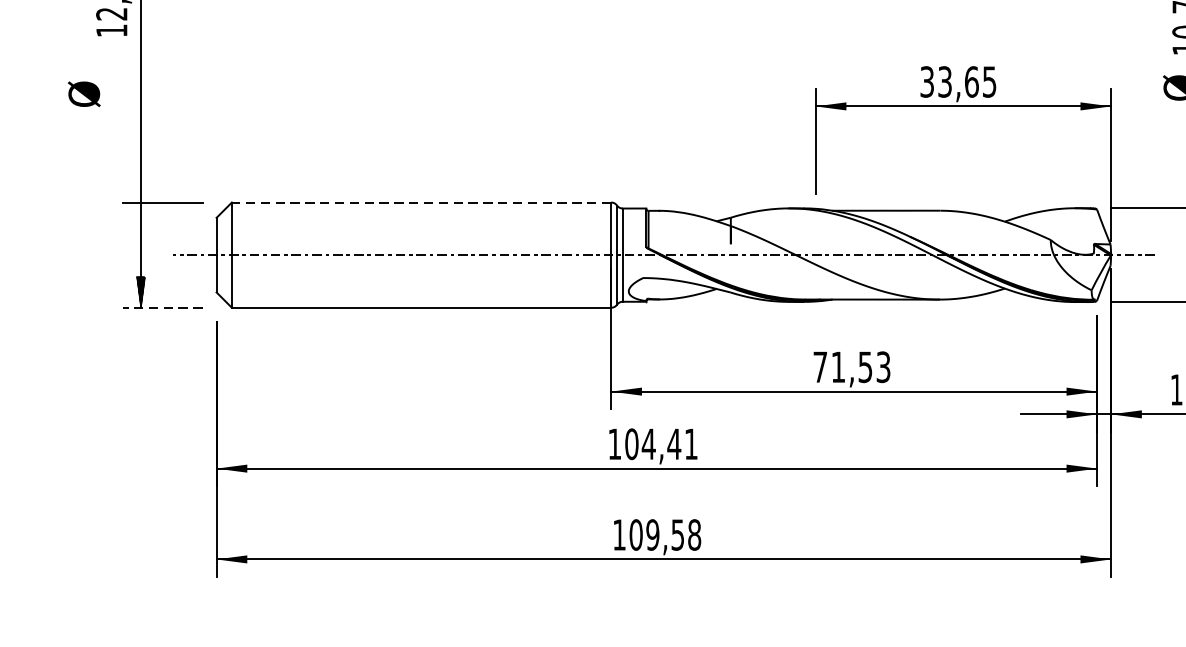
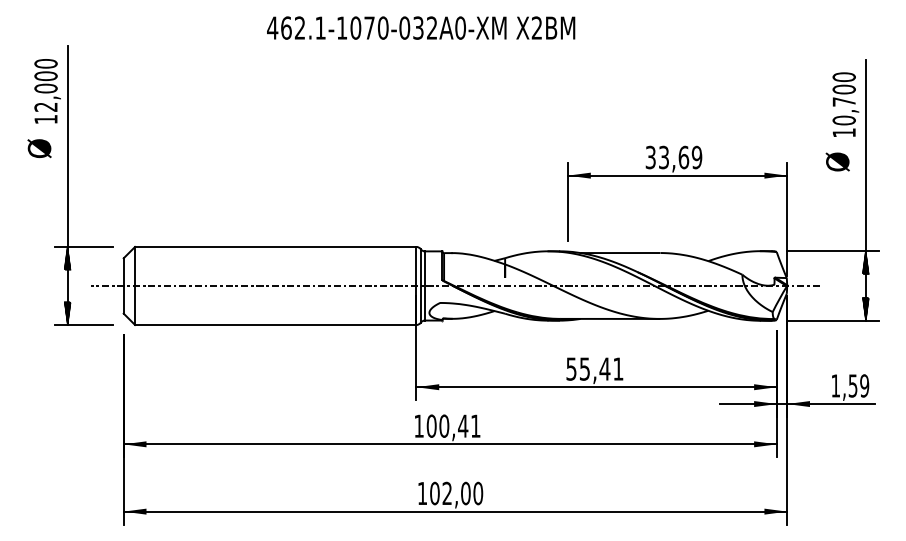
text: (988, 80) -> (696, 156), 33,65 -> 33,69
text: (84, 94) -> (39, 148), moved
line: (421, 201) -> (275, 246), dashed -> solid
hatch: (140, 218) -> (67, 258), added
line: (162, 308) -> (83, 325), dashed -> solid
text: (851, 366) -> (594, 368), 71,53 -> 55,41
text: (649, 443) -> (444, 425), 104,41 -> 100,41
text: (673, 534) -> (462, 493), 109,58 -> 102,00

